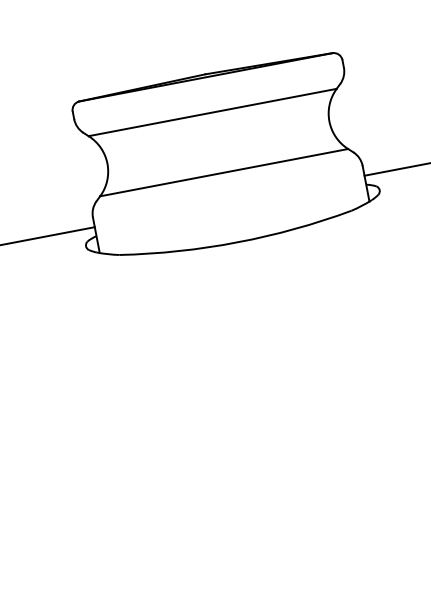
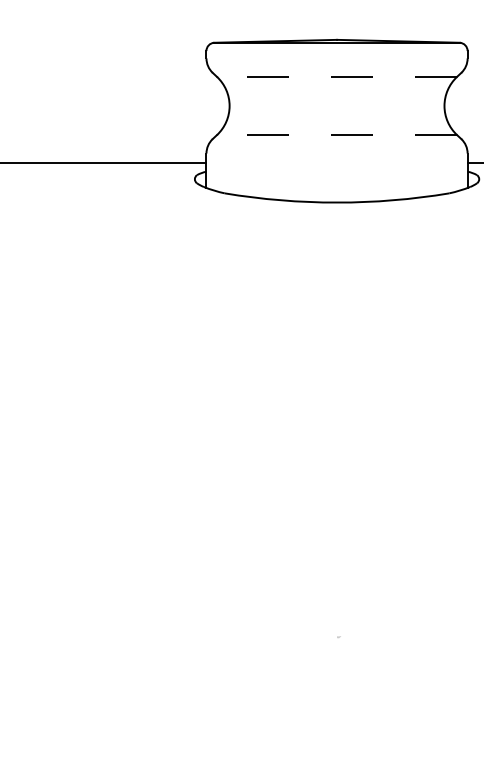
line: (212, 112) -> (336, 76), solid -> dashed
line: (223, 173) -> (336, 135), solid -> dashed

